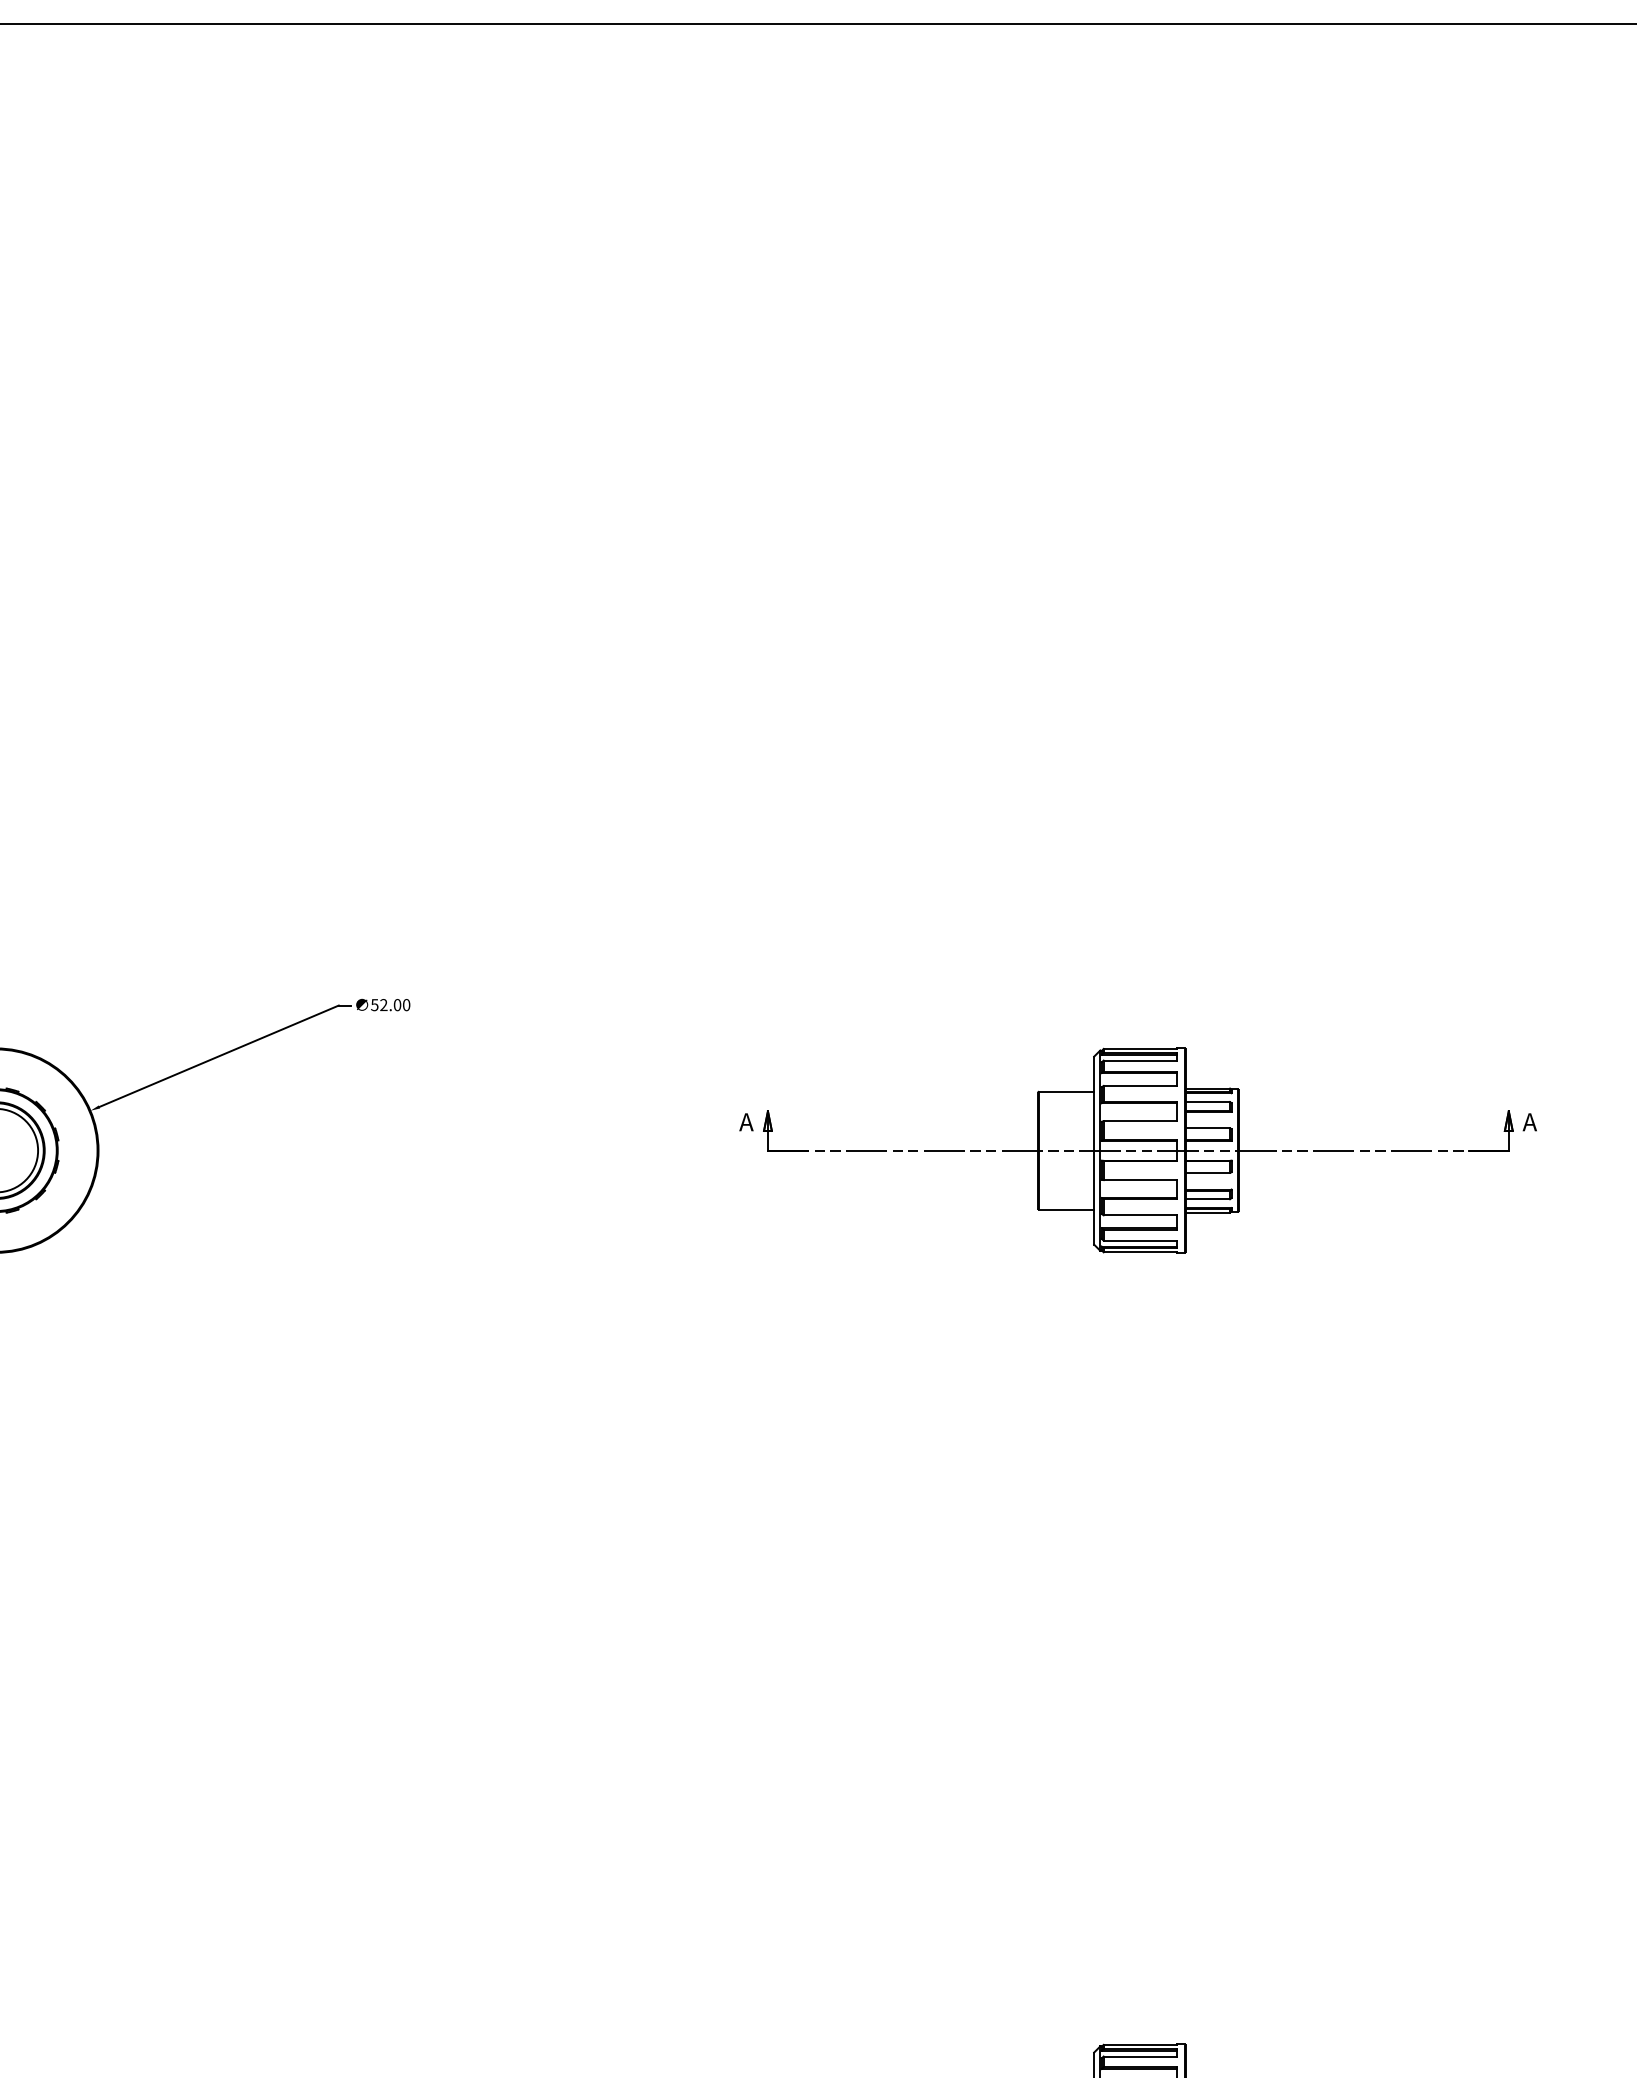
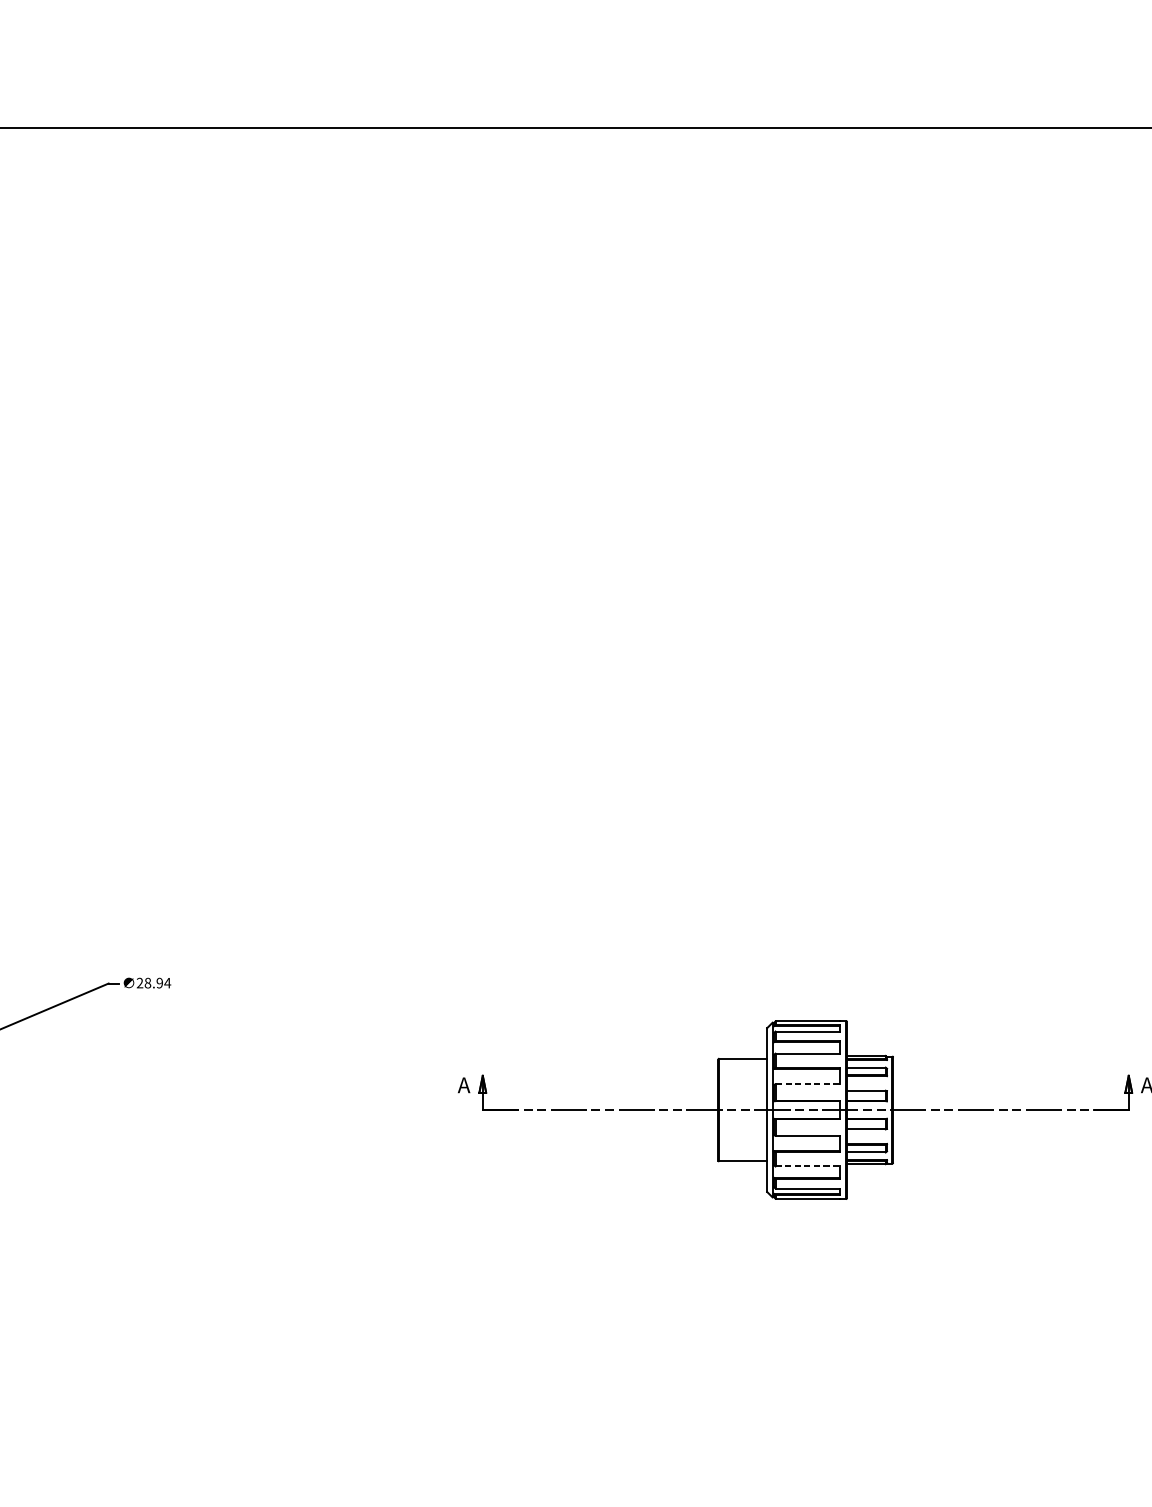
text: (390, 1005) -> (153, 983), 52.00 -> 28.94
line: (1140, 1121) -> (807, 1084), solid -> dashed
line: (1140, 1215) -> (807, 1166), solid -> dashed

